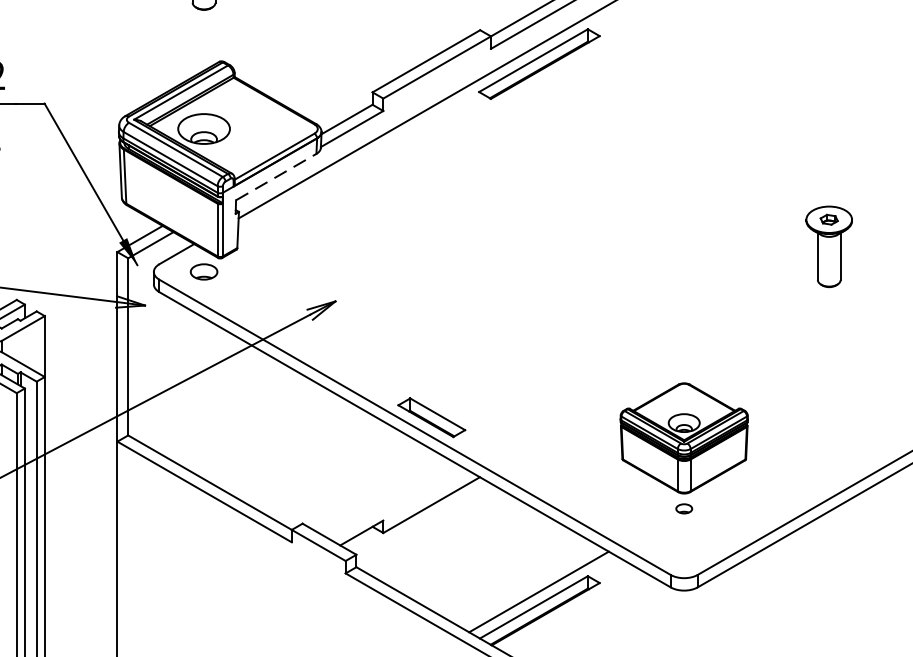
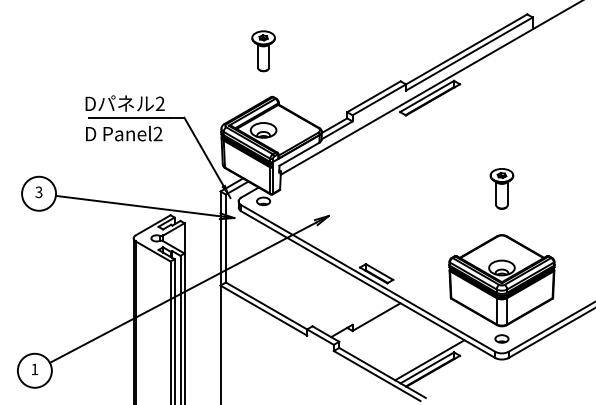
line: (276, 177) -> (299, 154), dashed -> solid
part: (828, 246) -> (501, 188), moved
part: (683, 447) -> (501, 288), size x1.67

